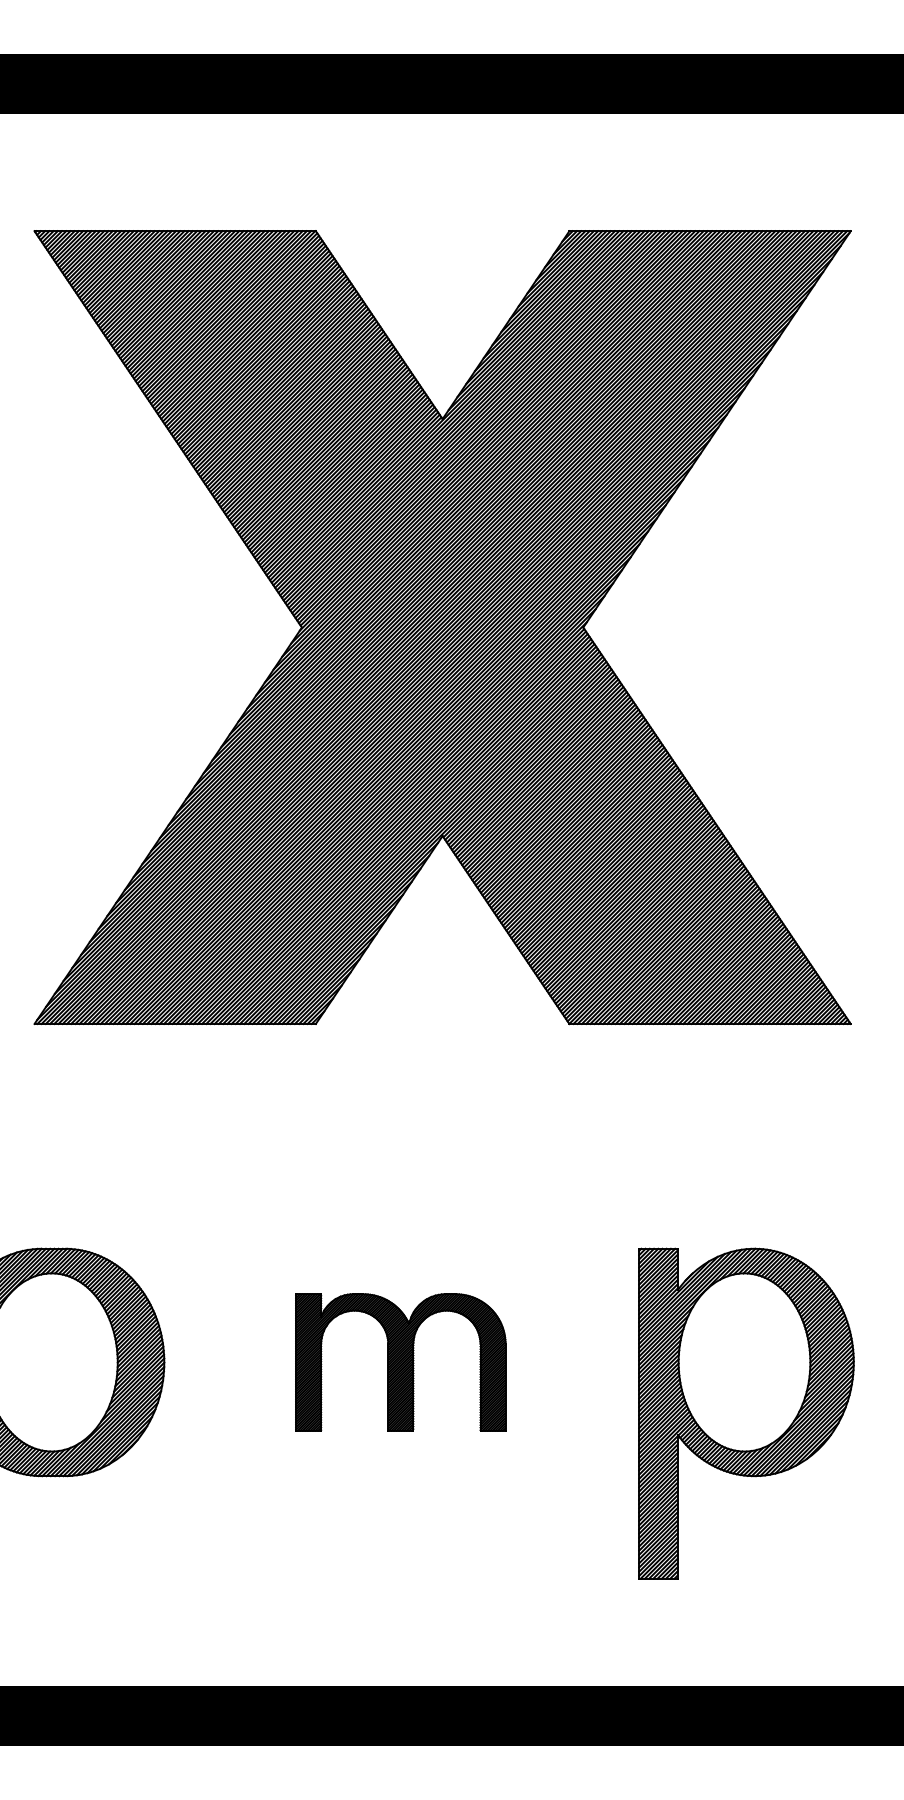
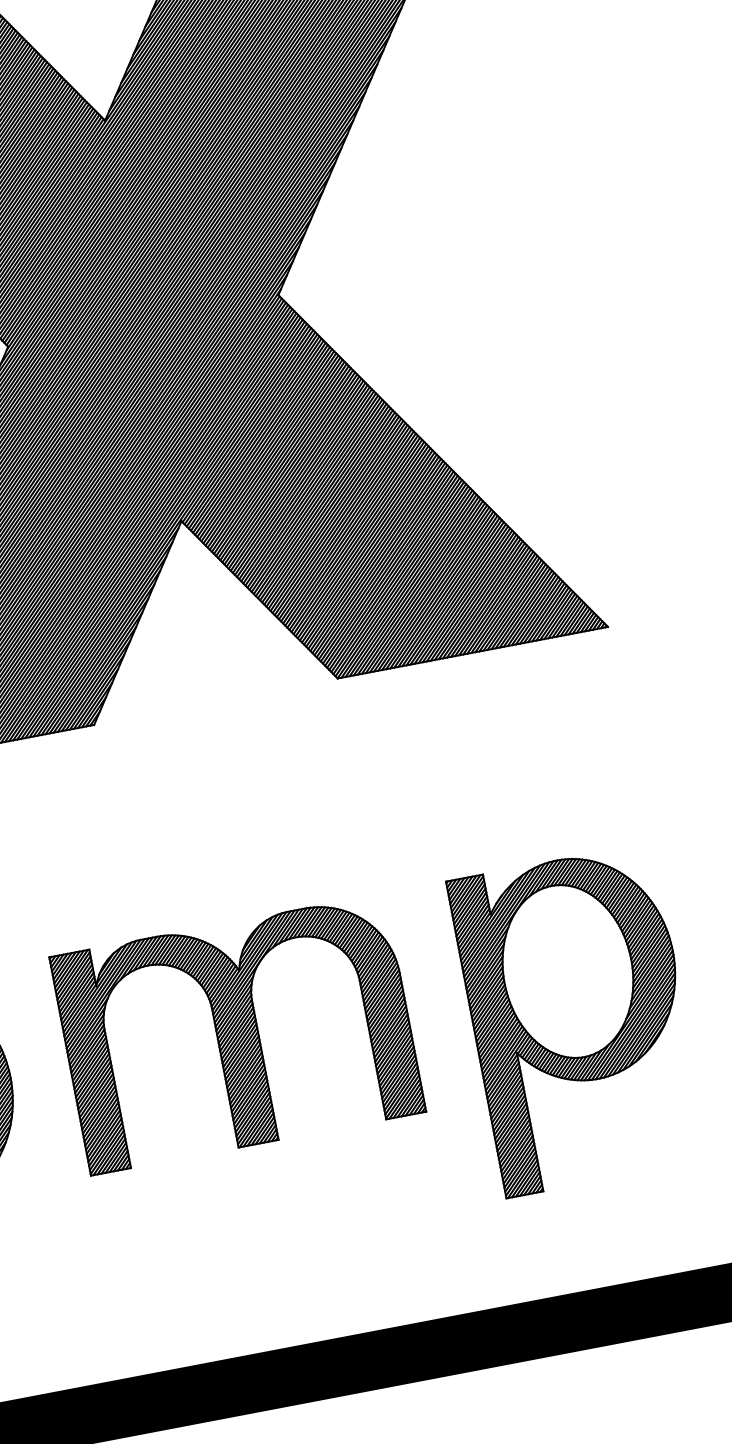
part: (400, 1362) -> (237, 1034), size x1.67

